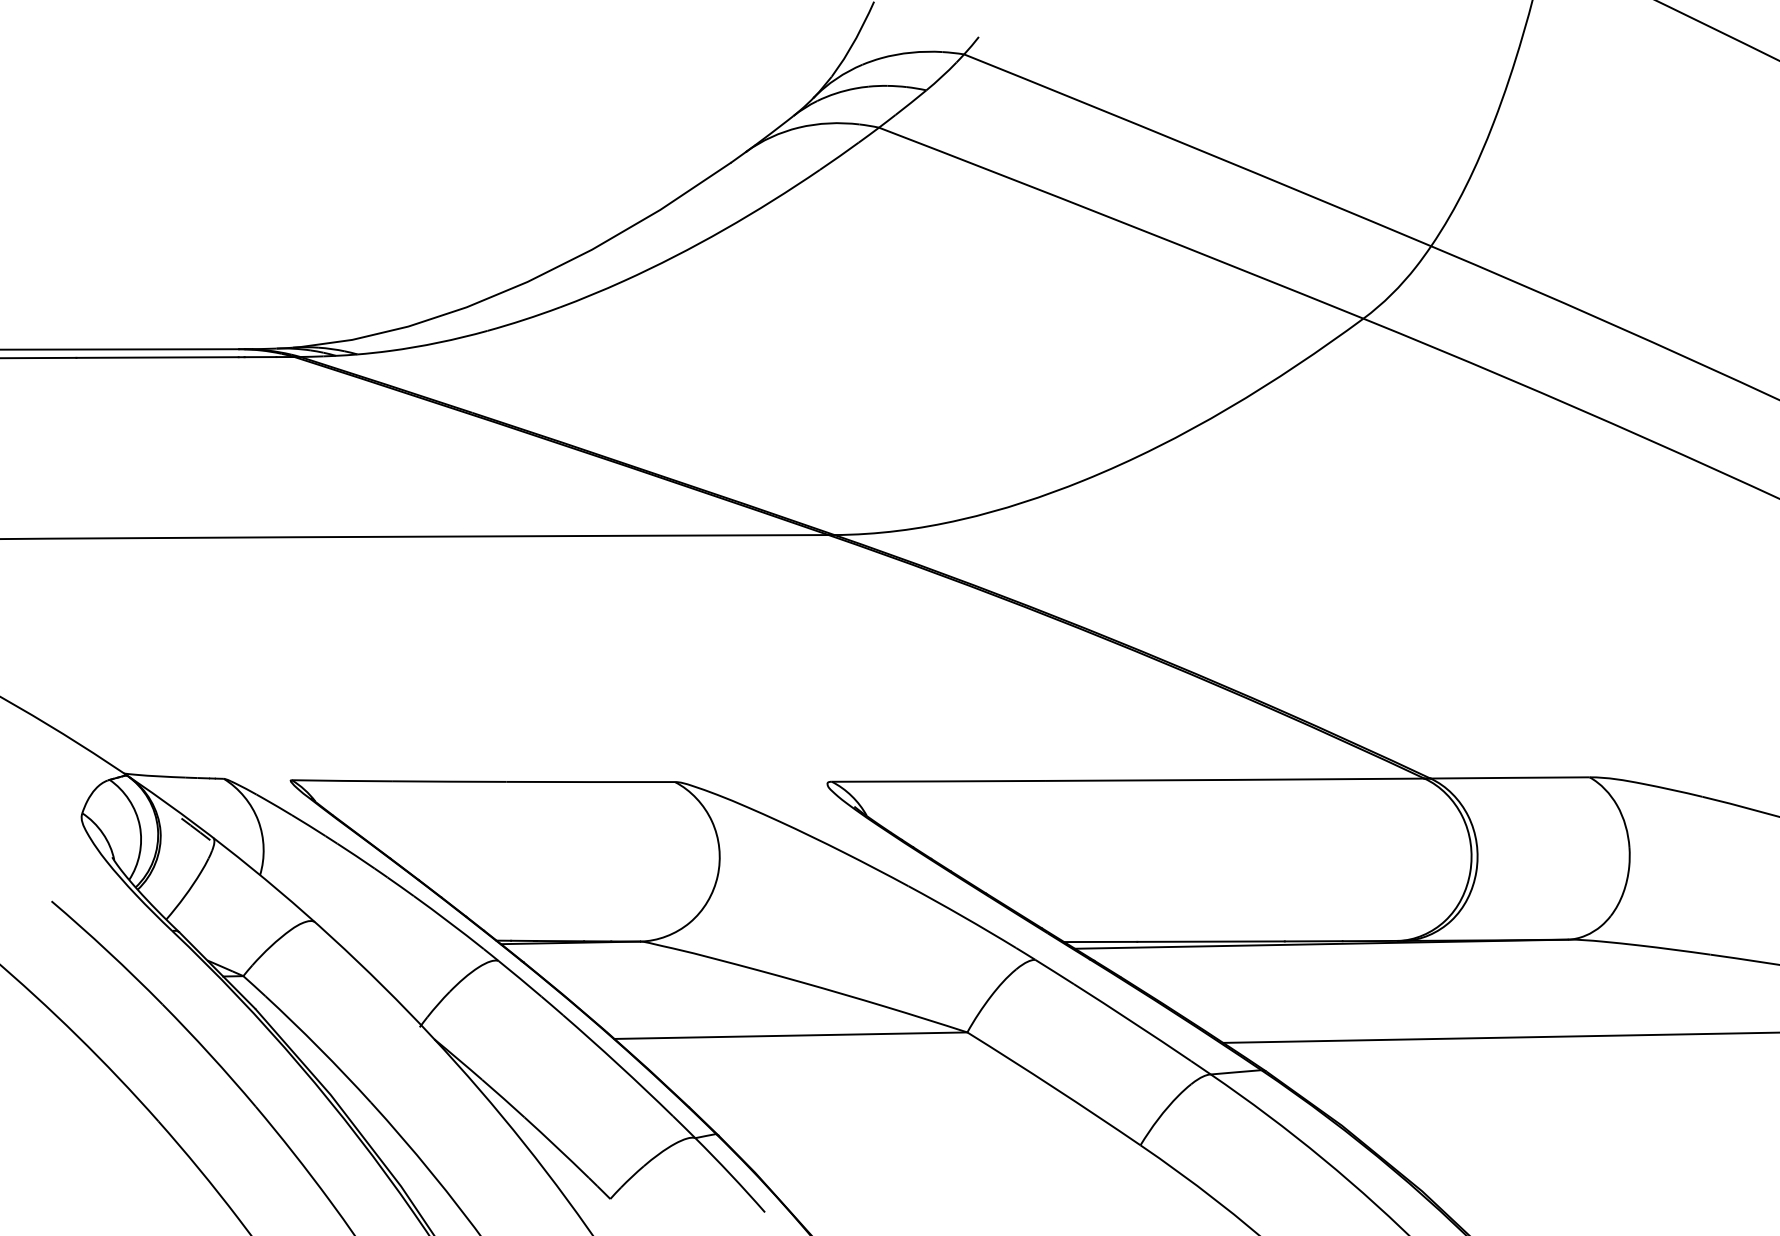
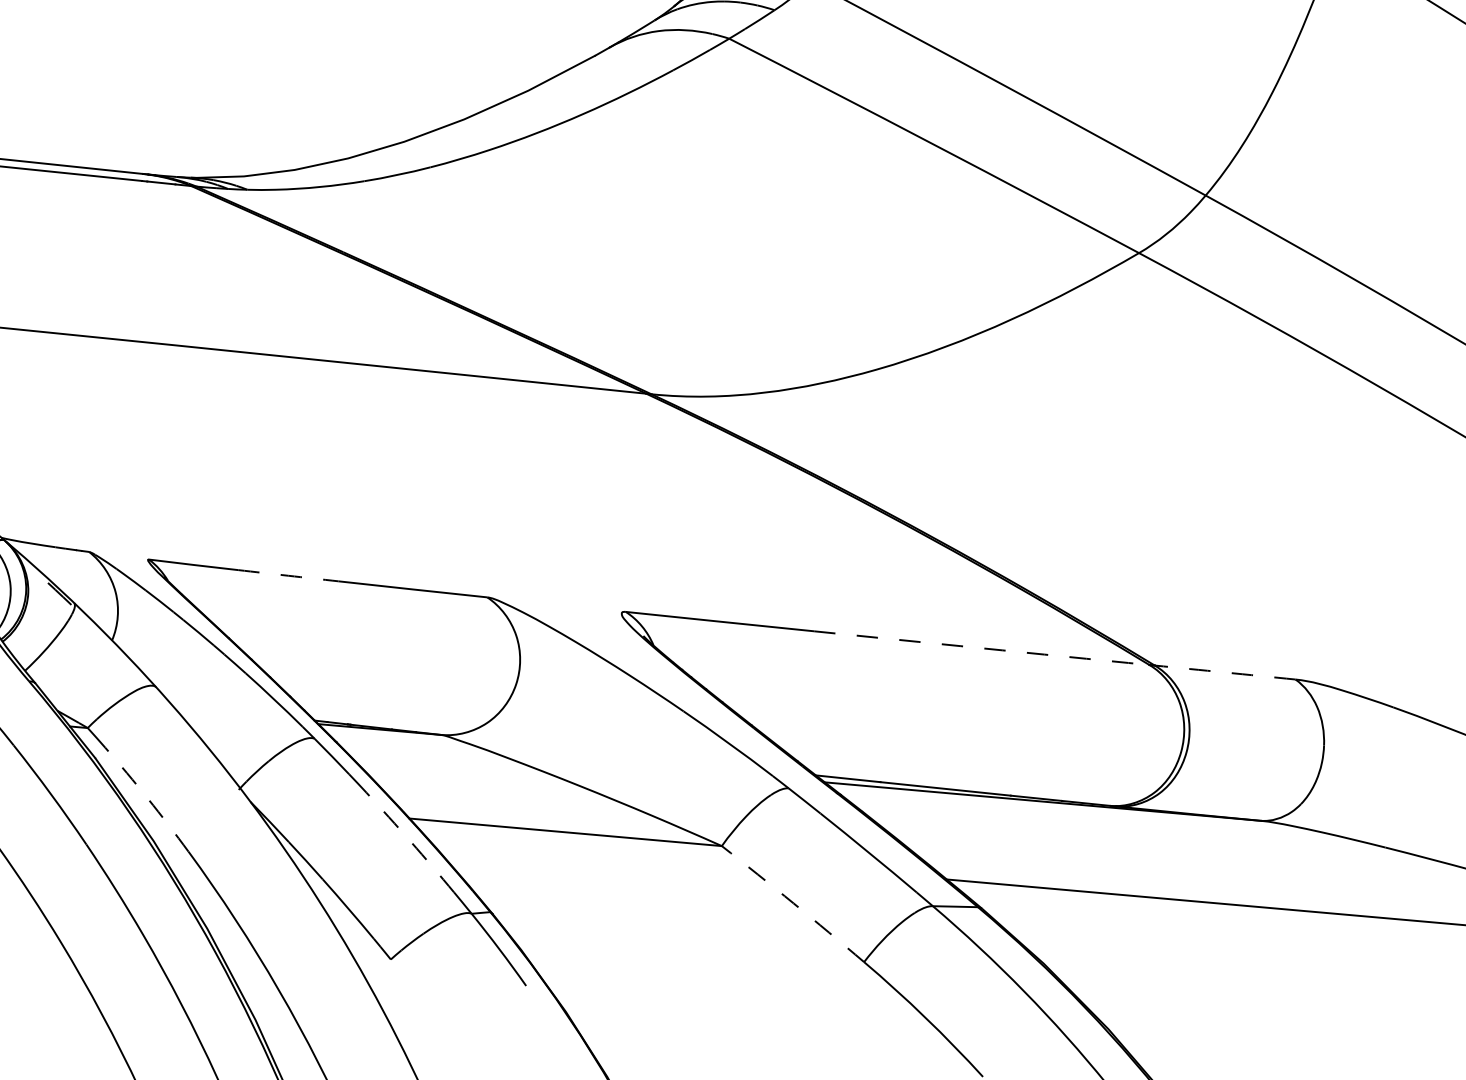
arc: (1510, 777) -> (1225, 672), solid -> dashed
arc: (1234, 779) -> (981, 647), solid -> dashed
arc: (449, 781) -> (288, 575), solid -> dashed
arc: (319, 1048) -> (148, 799), solid -> dashed
arc: (618, 1065) -> (410, 842), solid -> dashed
arc: (1054, 1087) -> (793, 902), solid -> dashed

